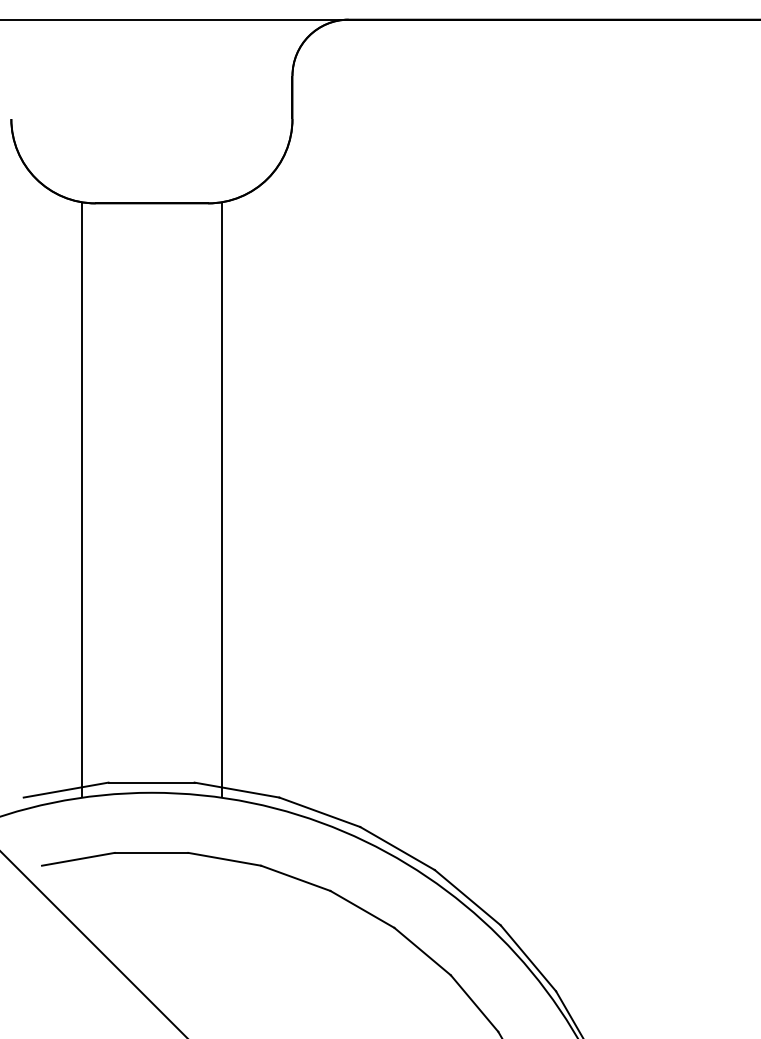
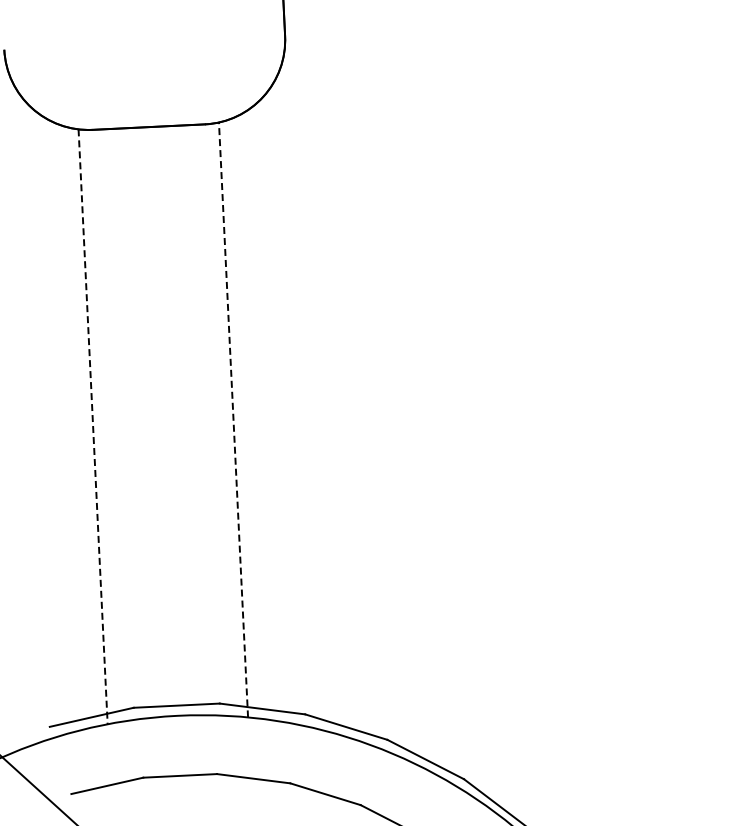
line: (81, 500) -> (93, 427), solid -> dashed
line: (222, 500) -> (233, 420), solid -> dashed

